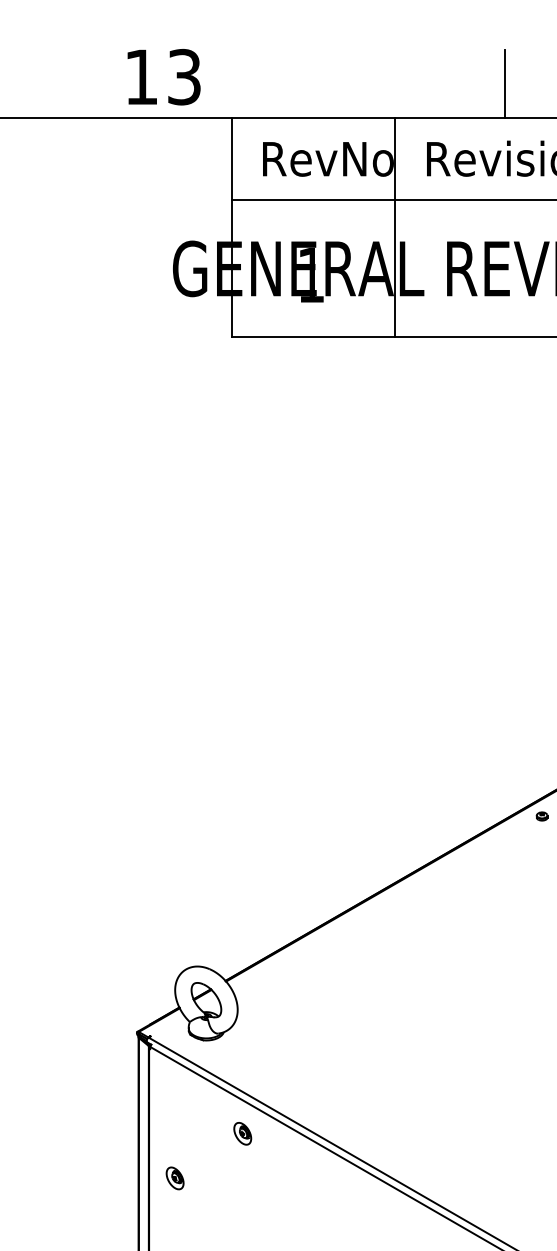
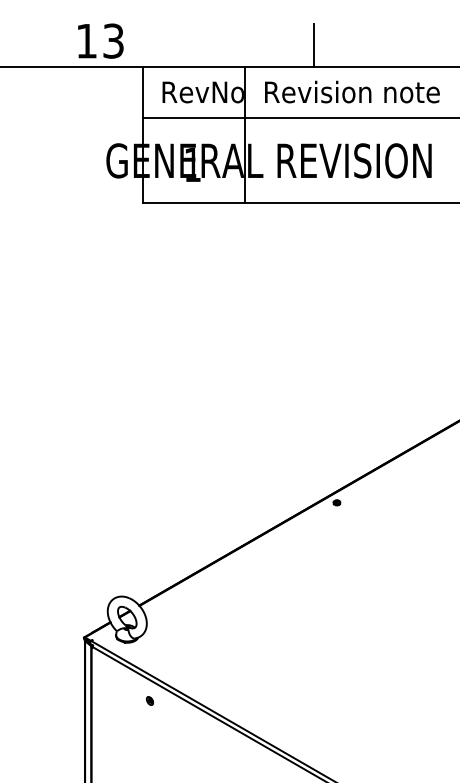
part: (241, 1132) -> (149, 700), size x0.6
part: (174, 1177) -> (107, 728), removed

